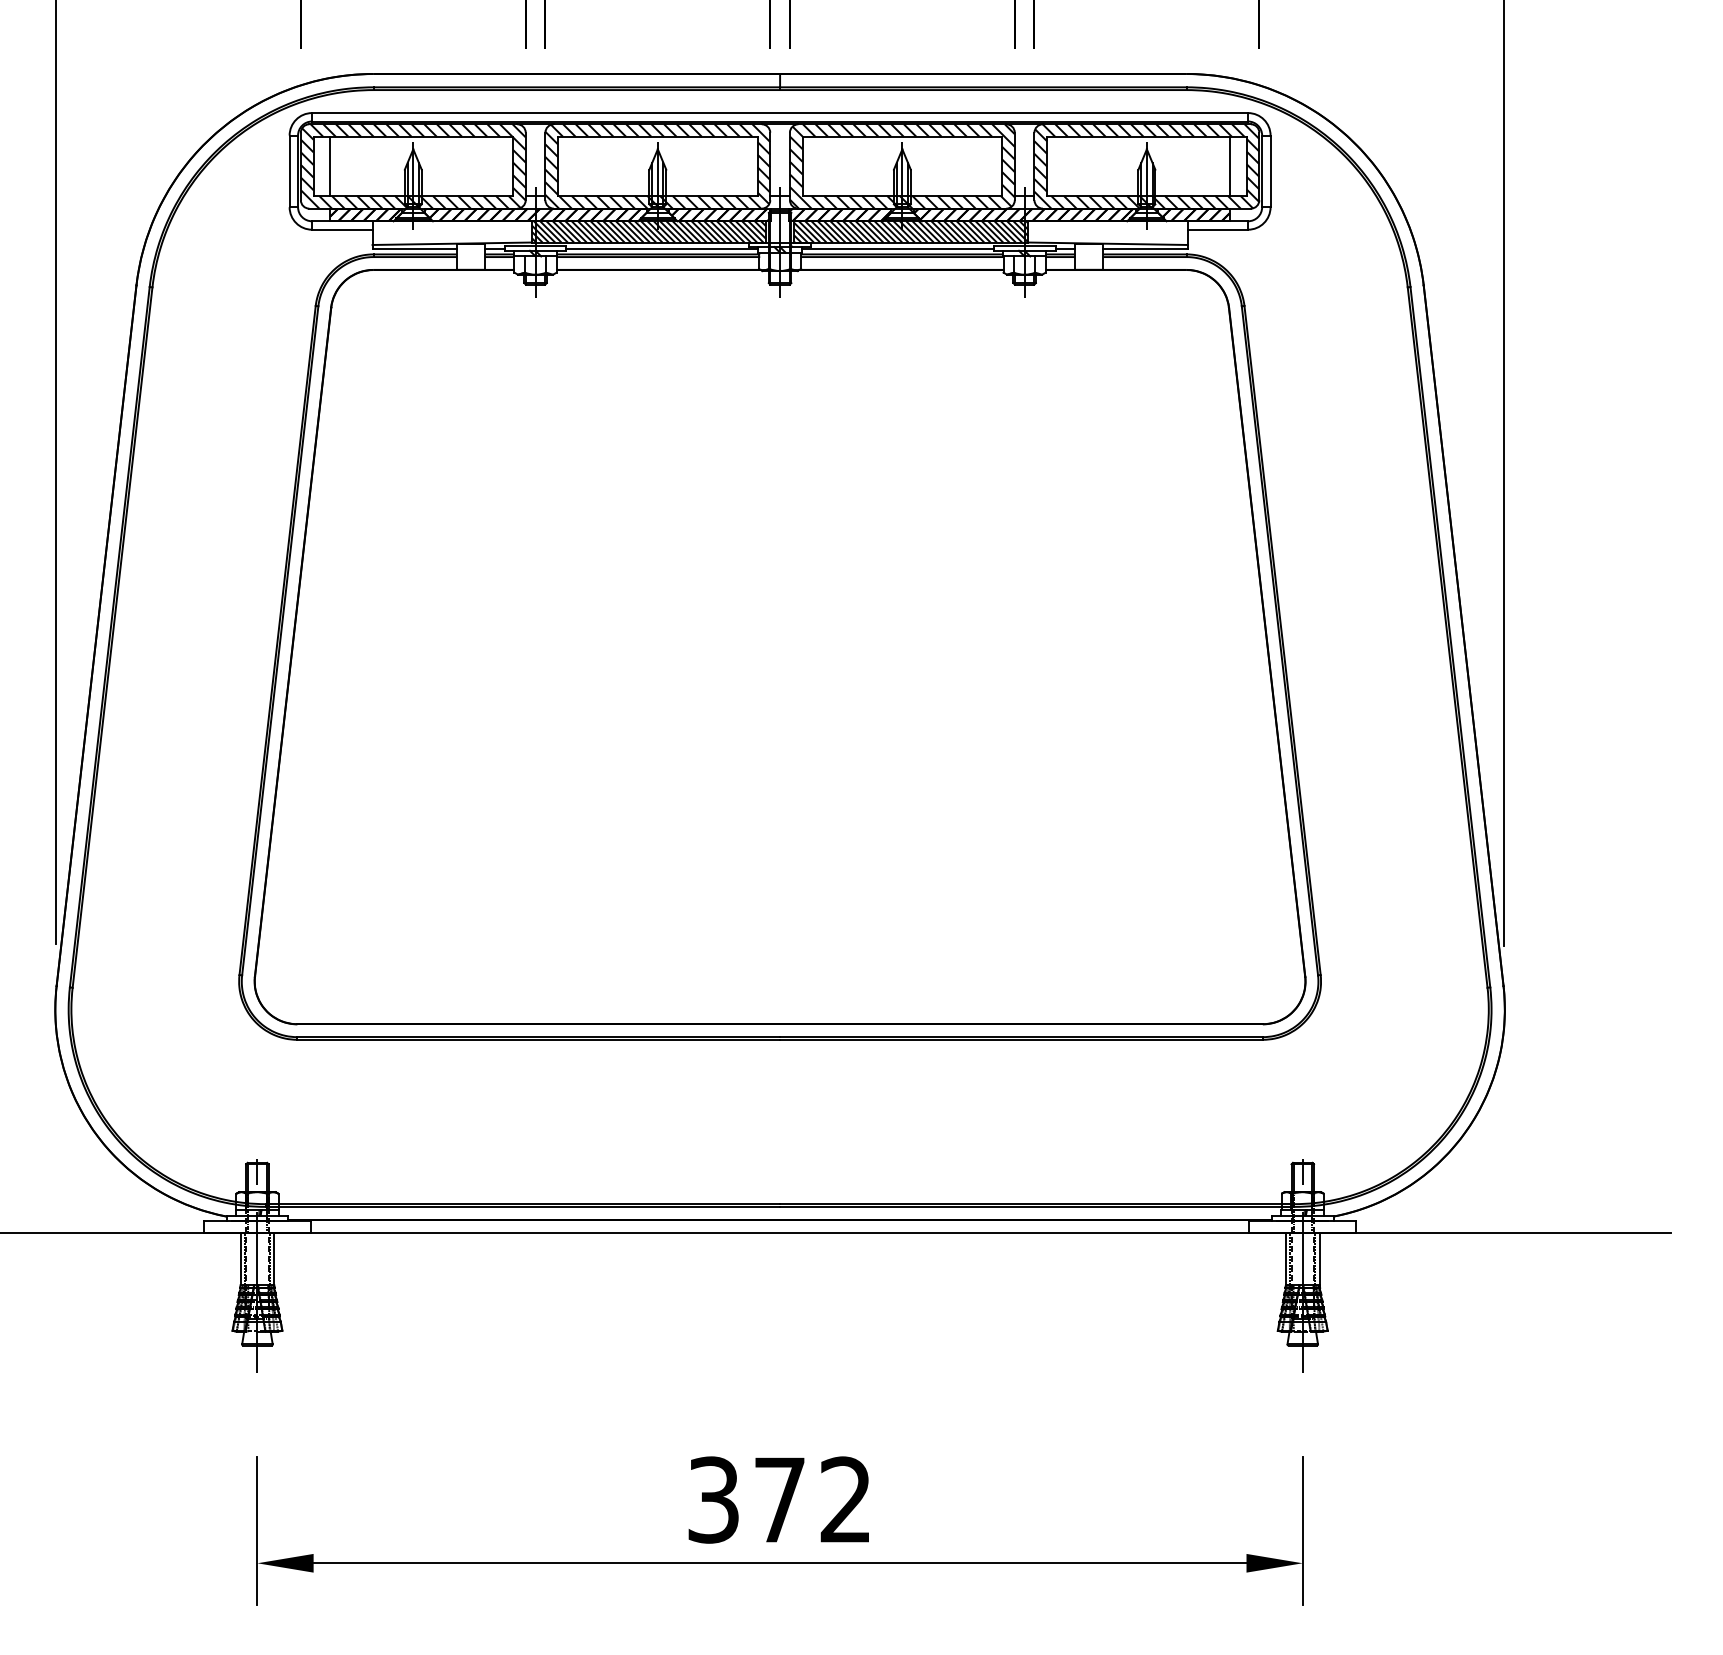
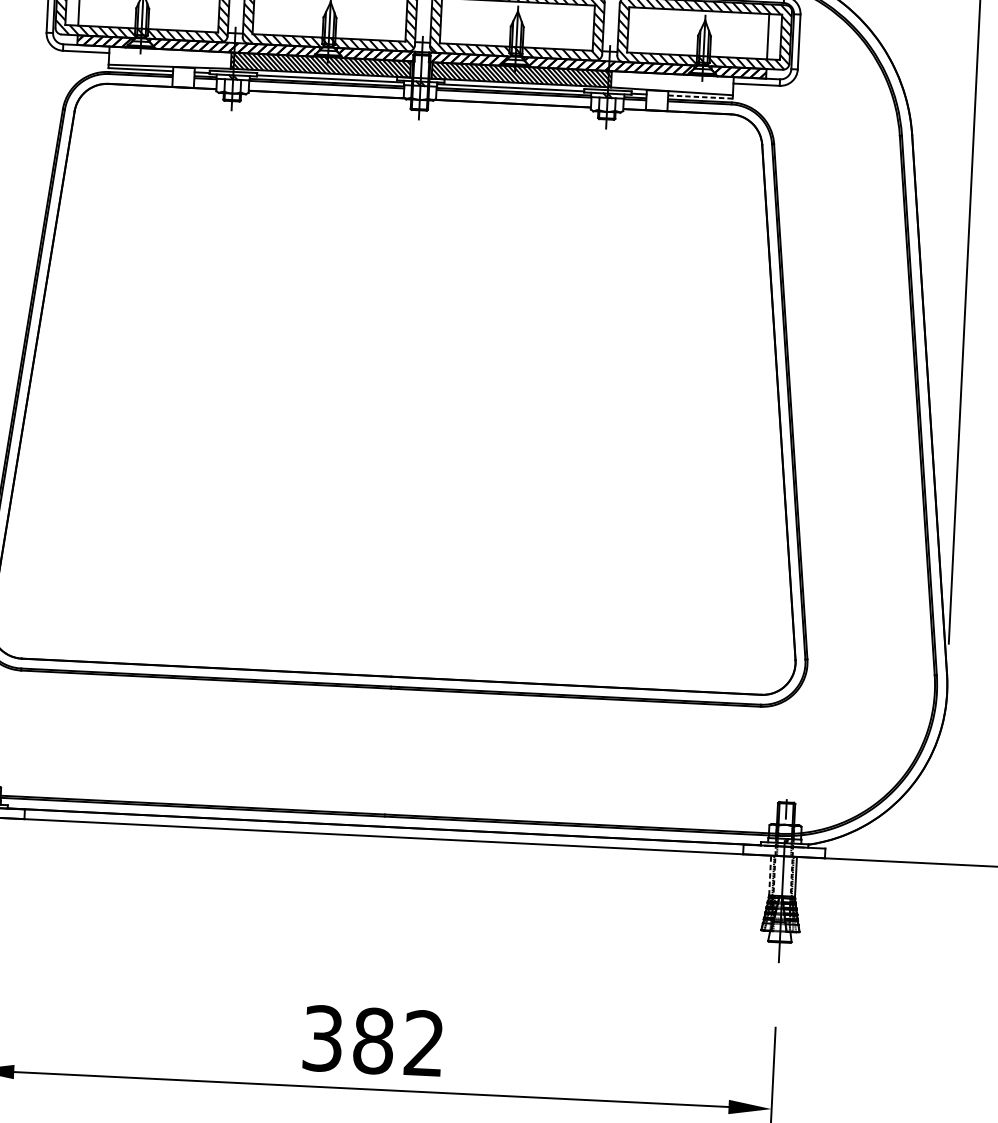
line: (1145, 249) -> (700, 97), solid -> dashed
line: (1285, 1259) -> (769, 875), solid -> dashed
text: (780, 1499) -> (374, 1040), 372 -> 382

